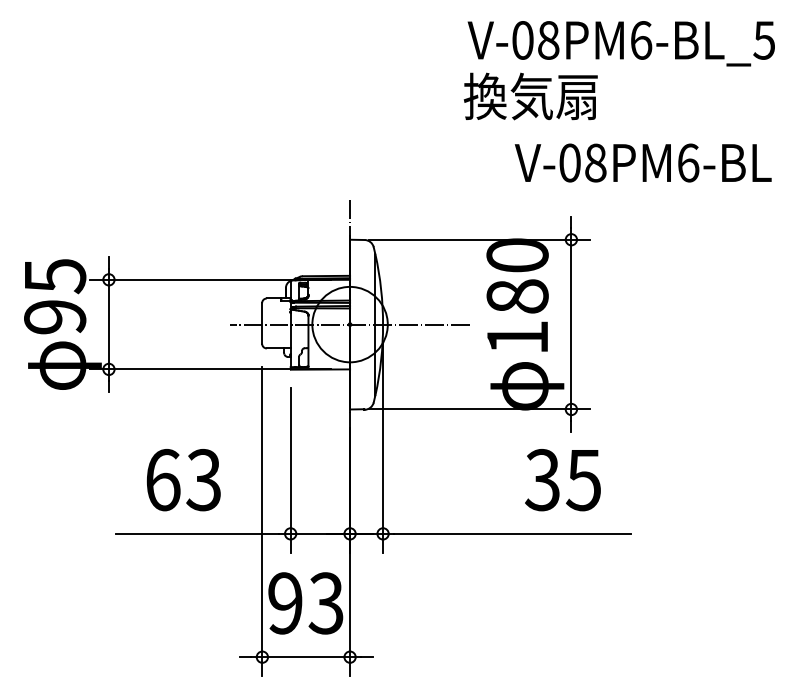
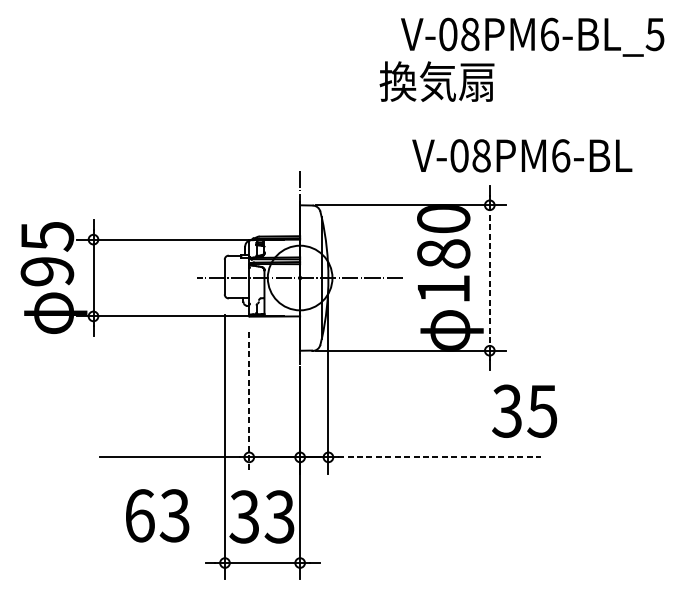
text: (530, 96) -> (436, 81), moved
text: (642, 162) -> (521, 155), moved
line: (571, 324) -> (489, 277), solid -> dashed
line: (290, 470) -> (249, 403), solid -> dashed
text: (183, 480) -> (157, 516), moved
text: (562, 480) -> (524, 411), moved
line: (513, 533) -> (440, 457), solid -> dashed
text: (284, 603) -> (243, 517), 93 -> 33

